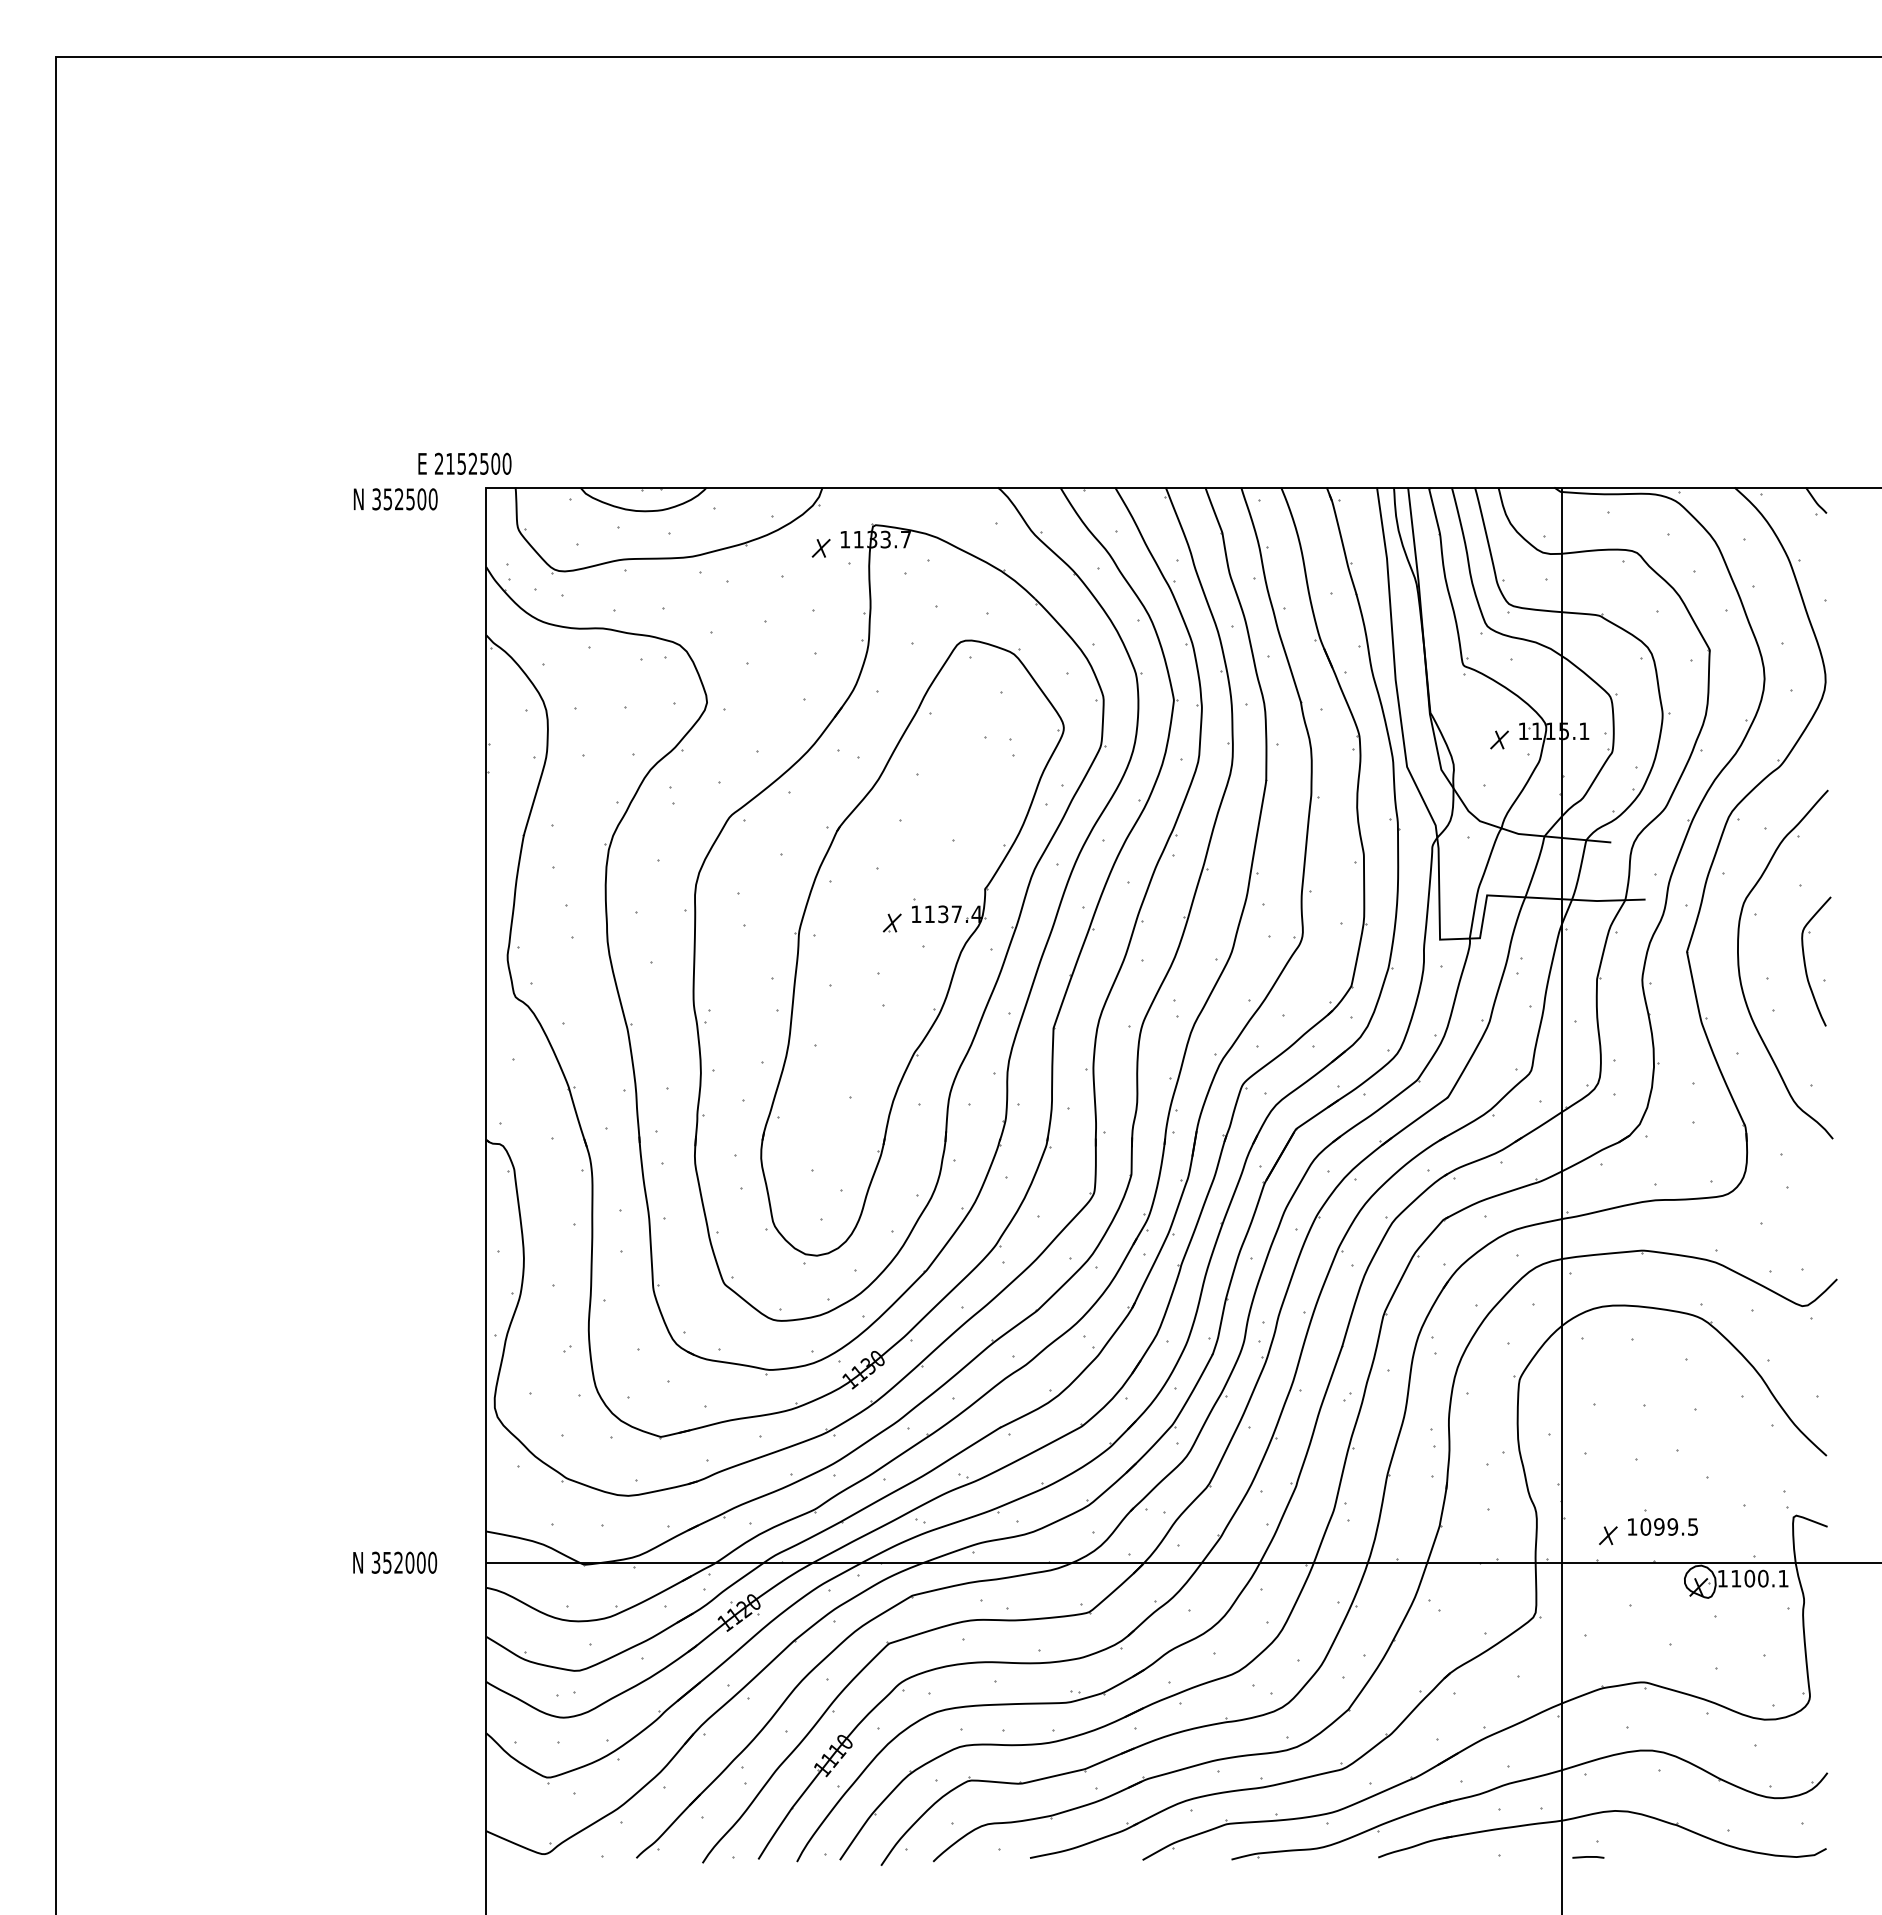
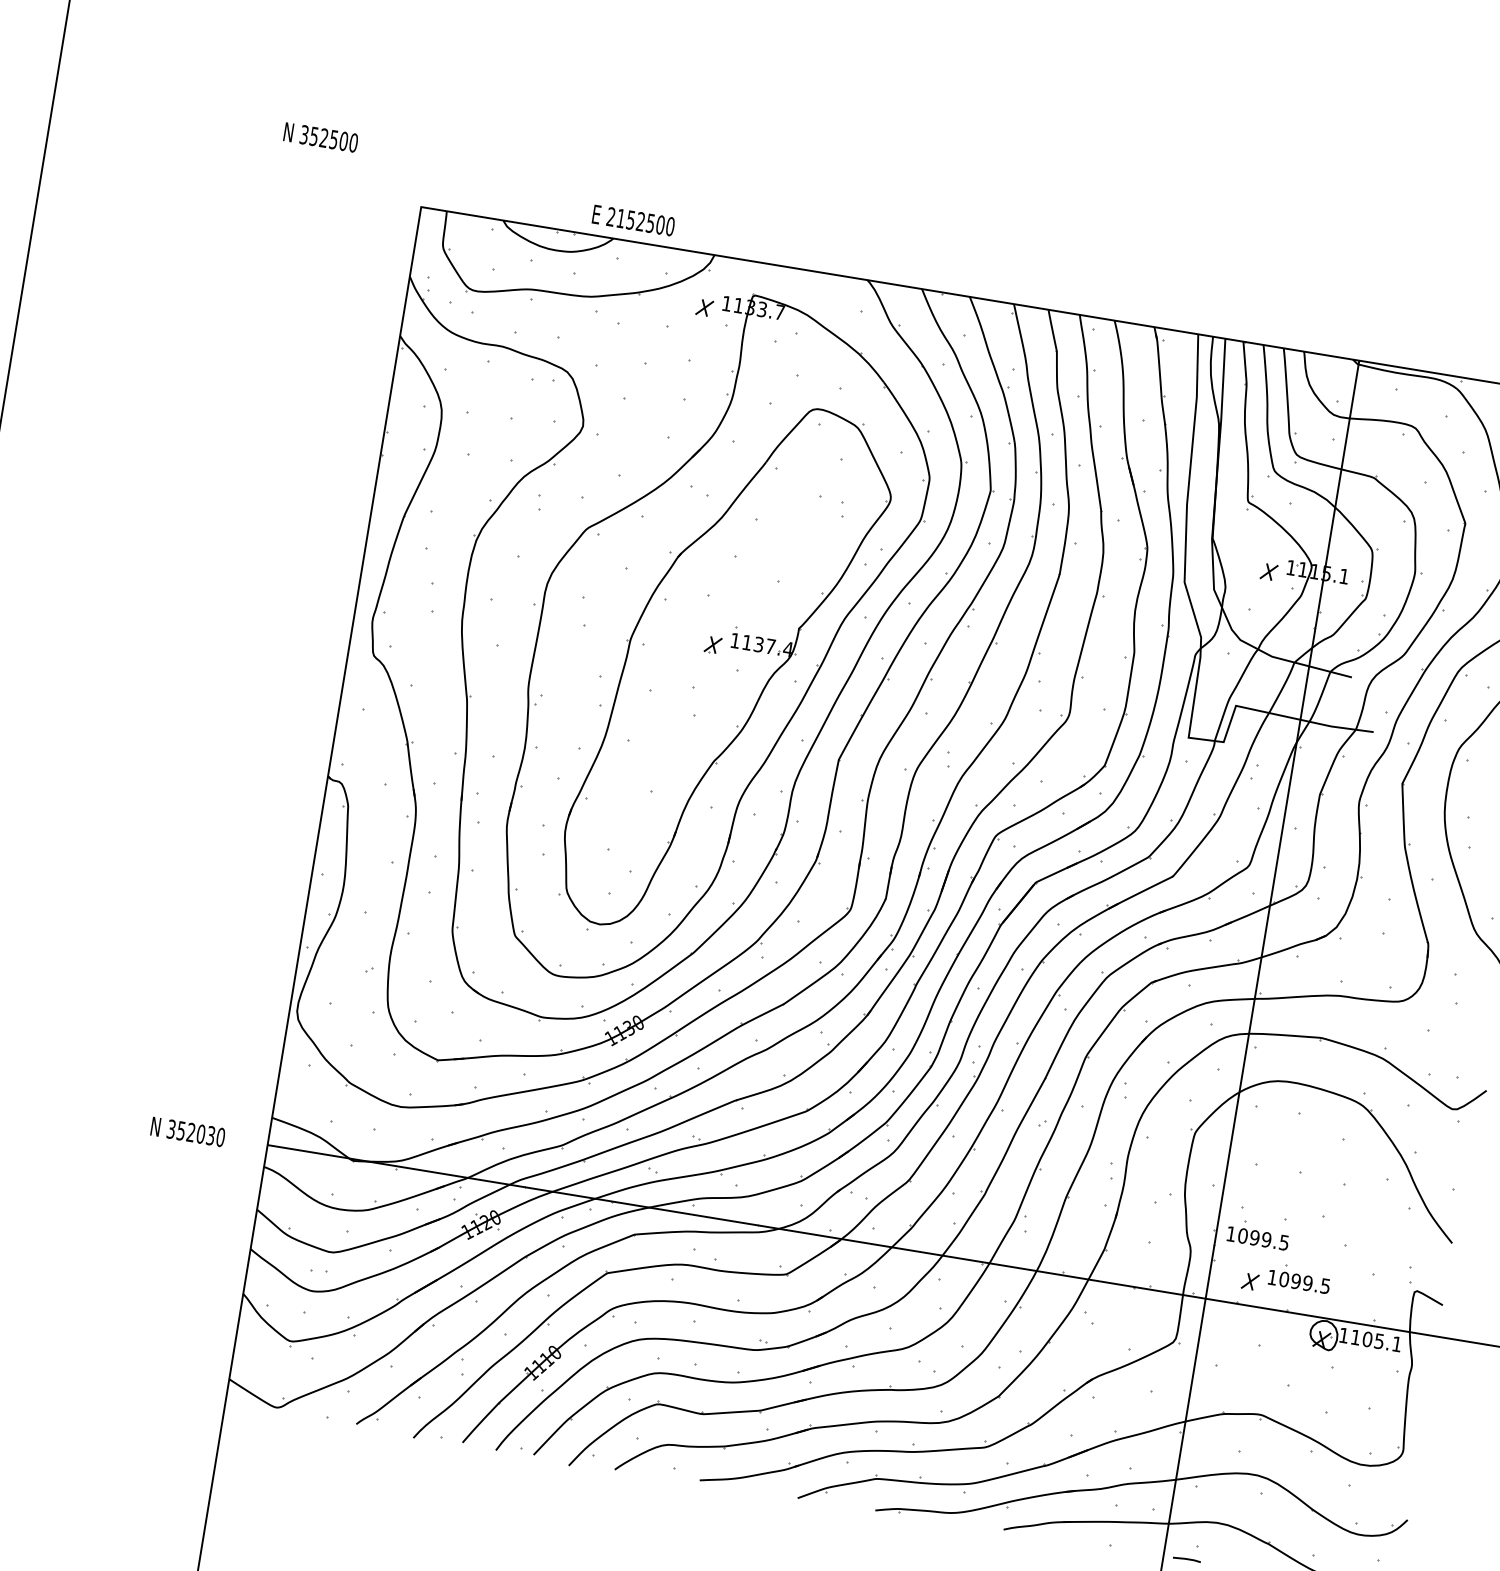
text: (464, 463) -> (633, 220), moved
text: (395, 499) -> (320, 137), moved
part: (1608, 1481) -> (1258, 1234), added
text: (420, 1562) -> (210, 1135), 352000 -> 352030
text: (1763, 1578) -> (1379, 1341), 1100.1 -> 1105.1

